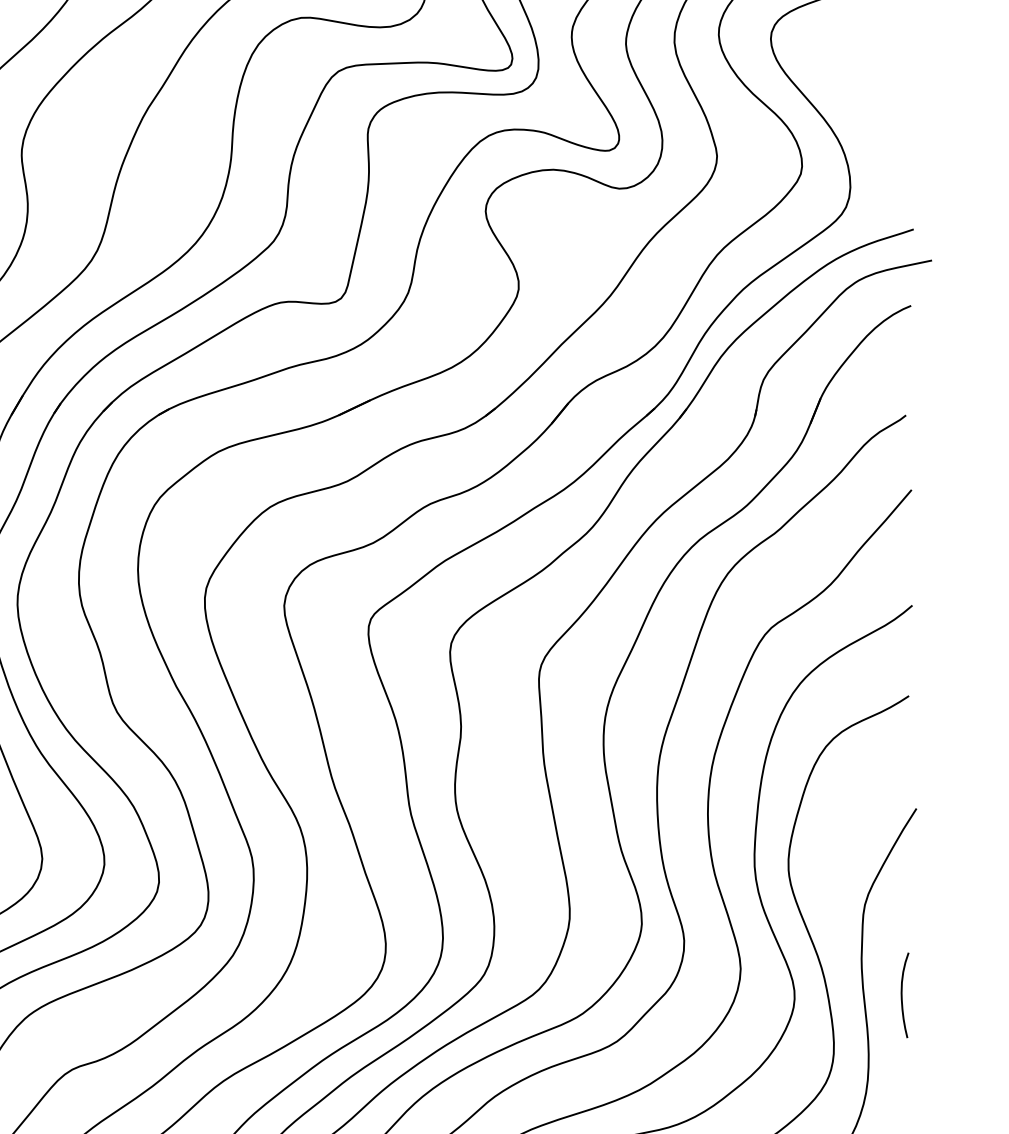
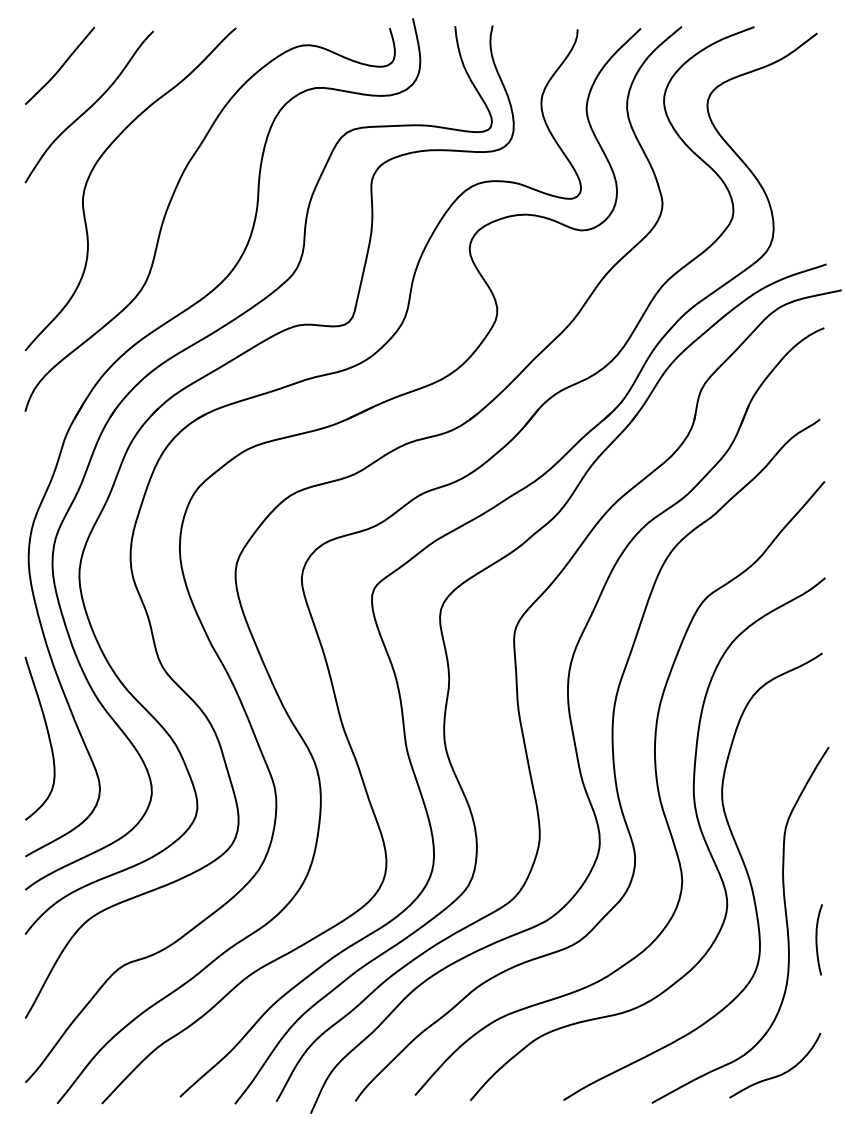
curve: (902, 994) -> (817, 939), moved

